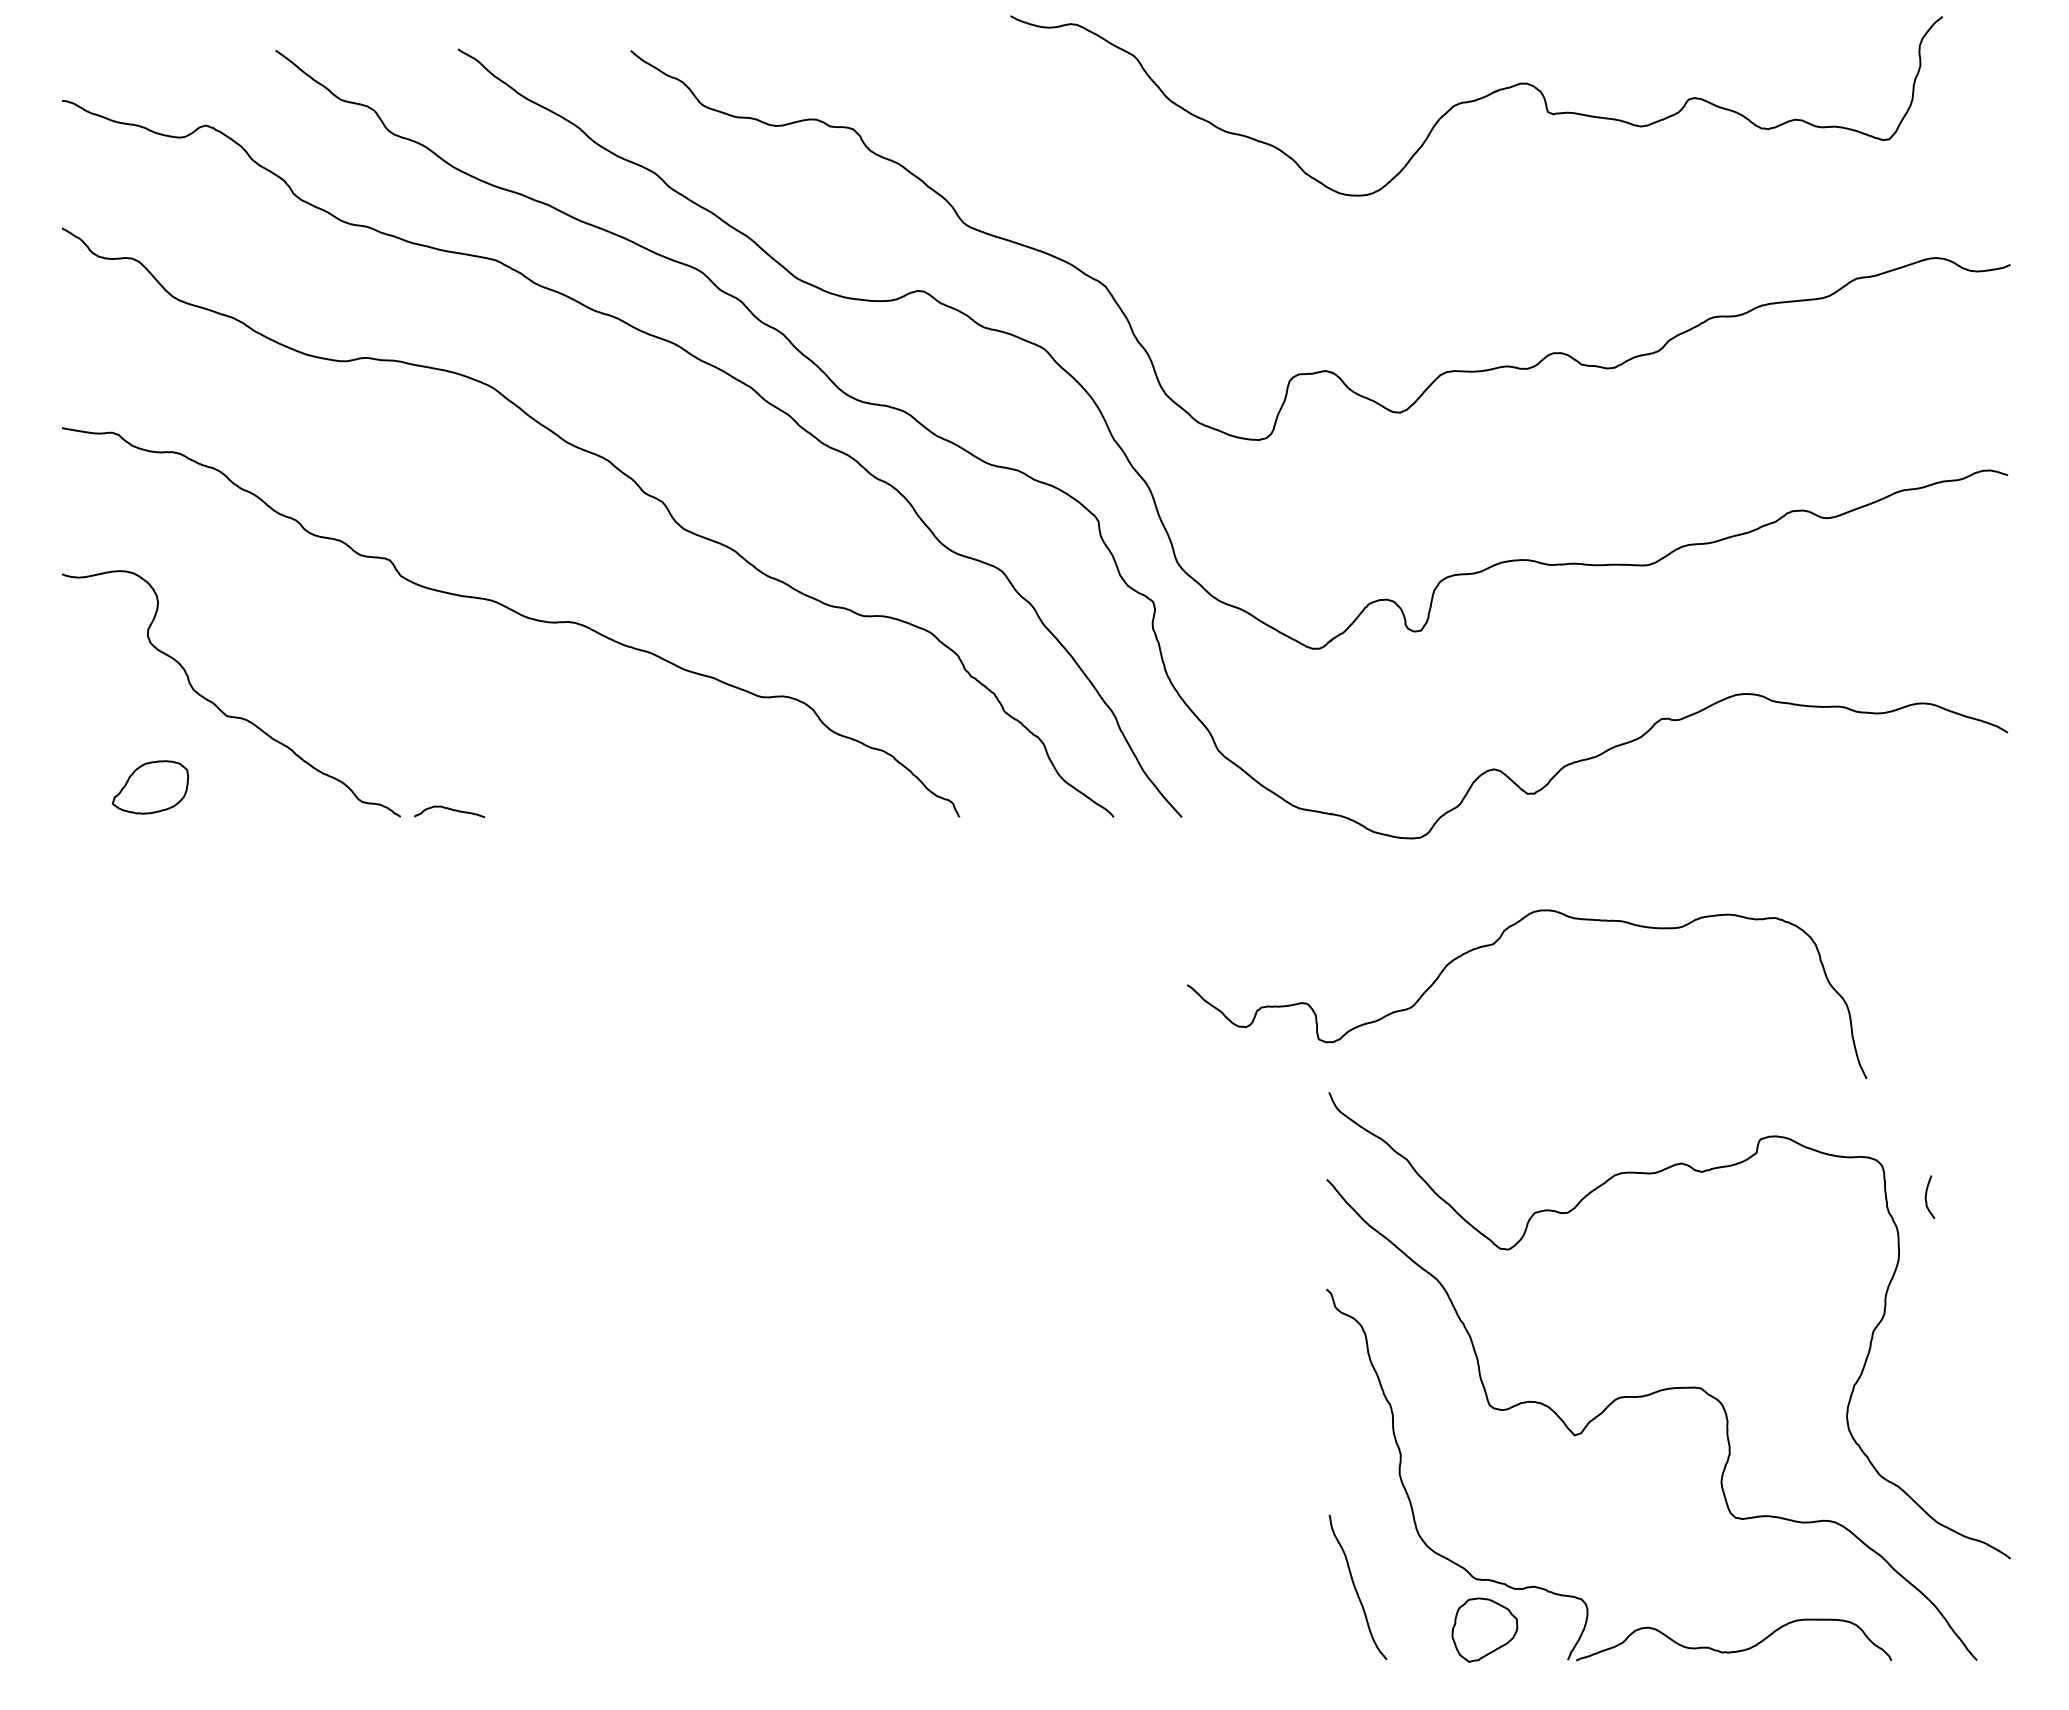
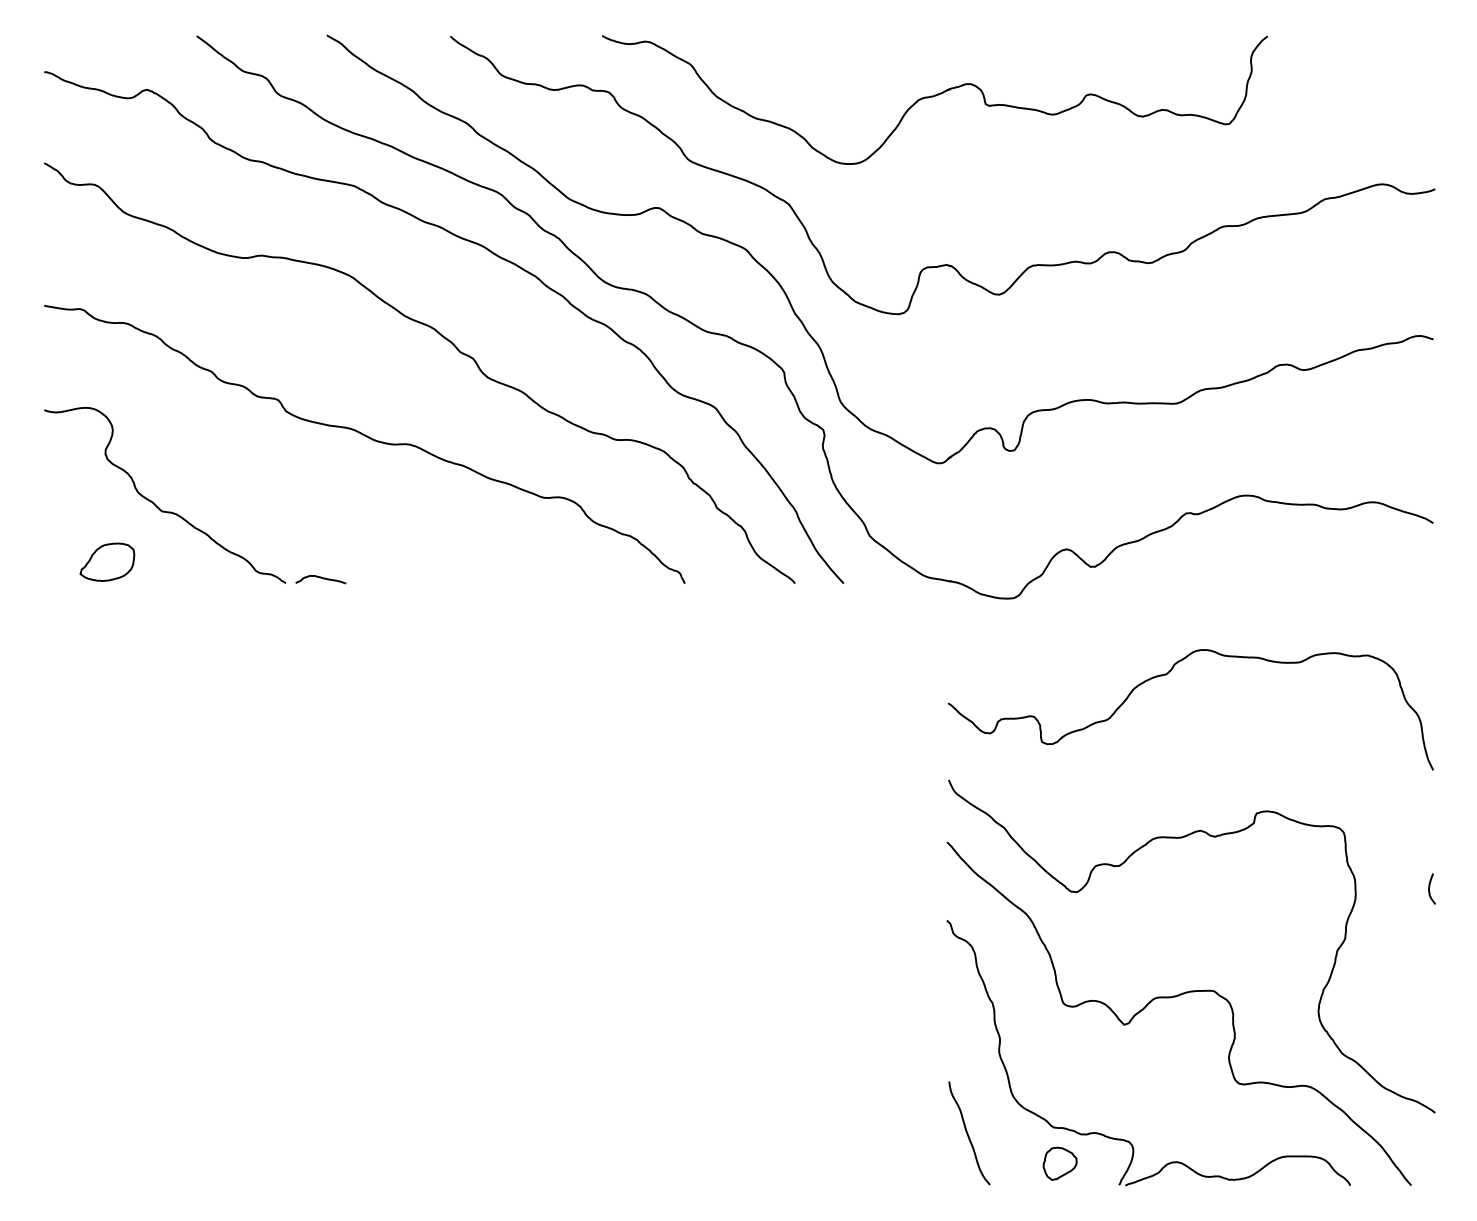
part: (1476, 105) -> (934, 99), moved
curve: (1493, 945) -> (1166, 675), moved
curve: (1926, 1196) -> (1429, 888), moved
part: (1485, 1629) -> (1060, 1163), size x0.71

